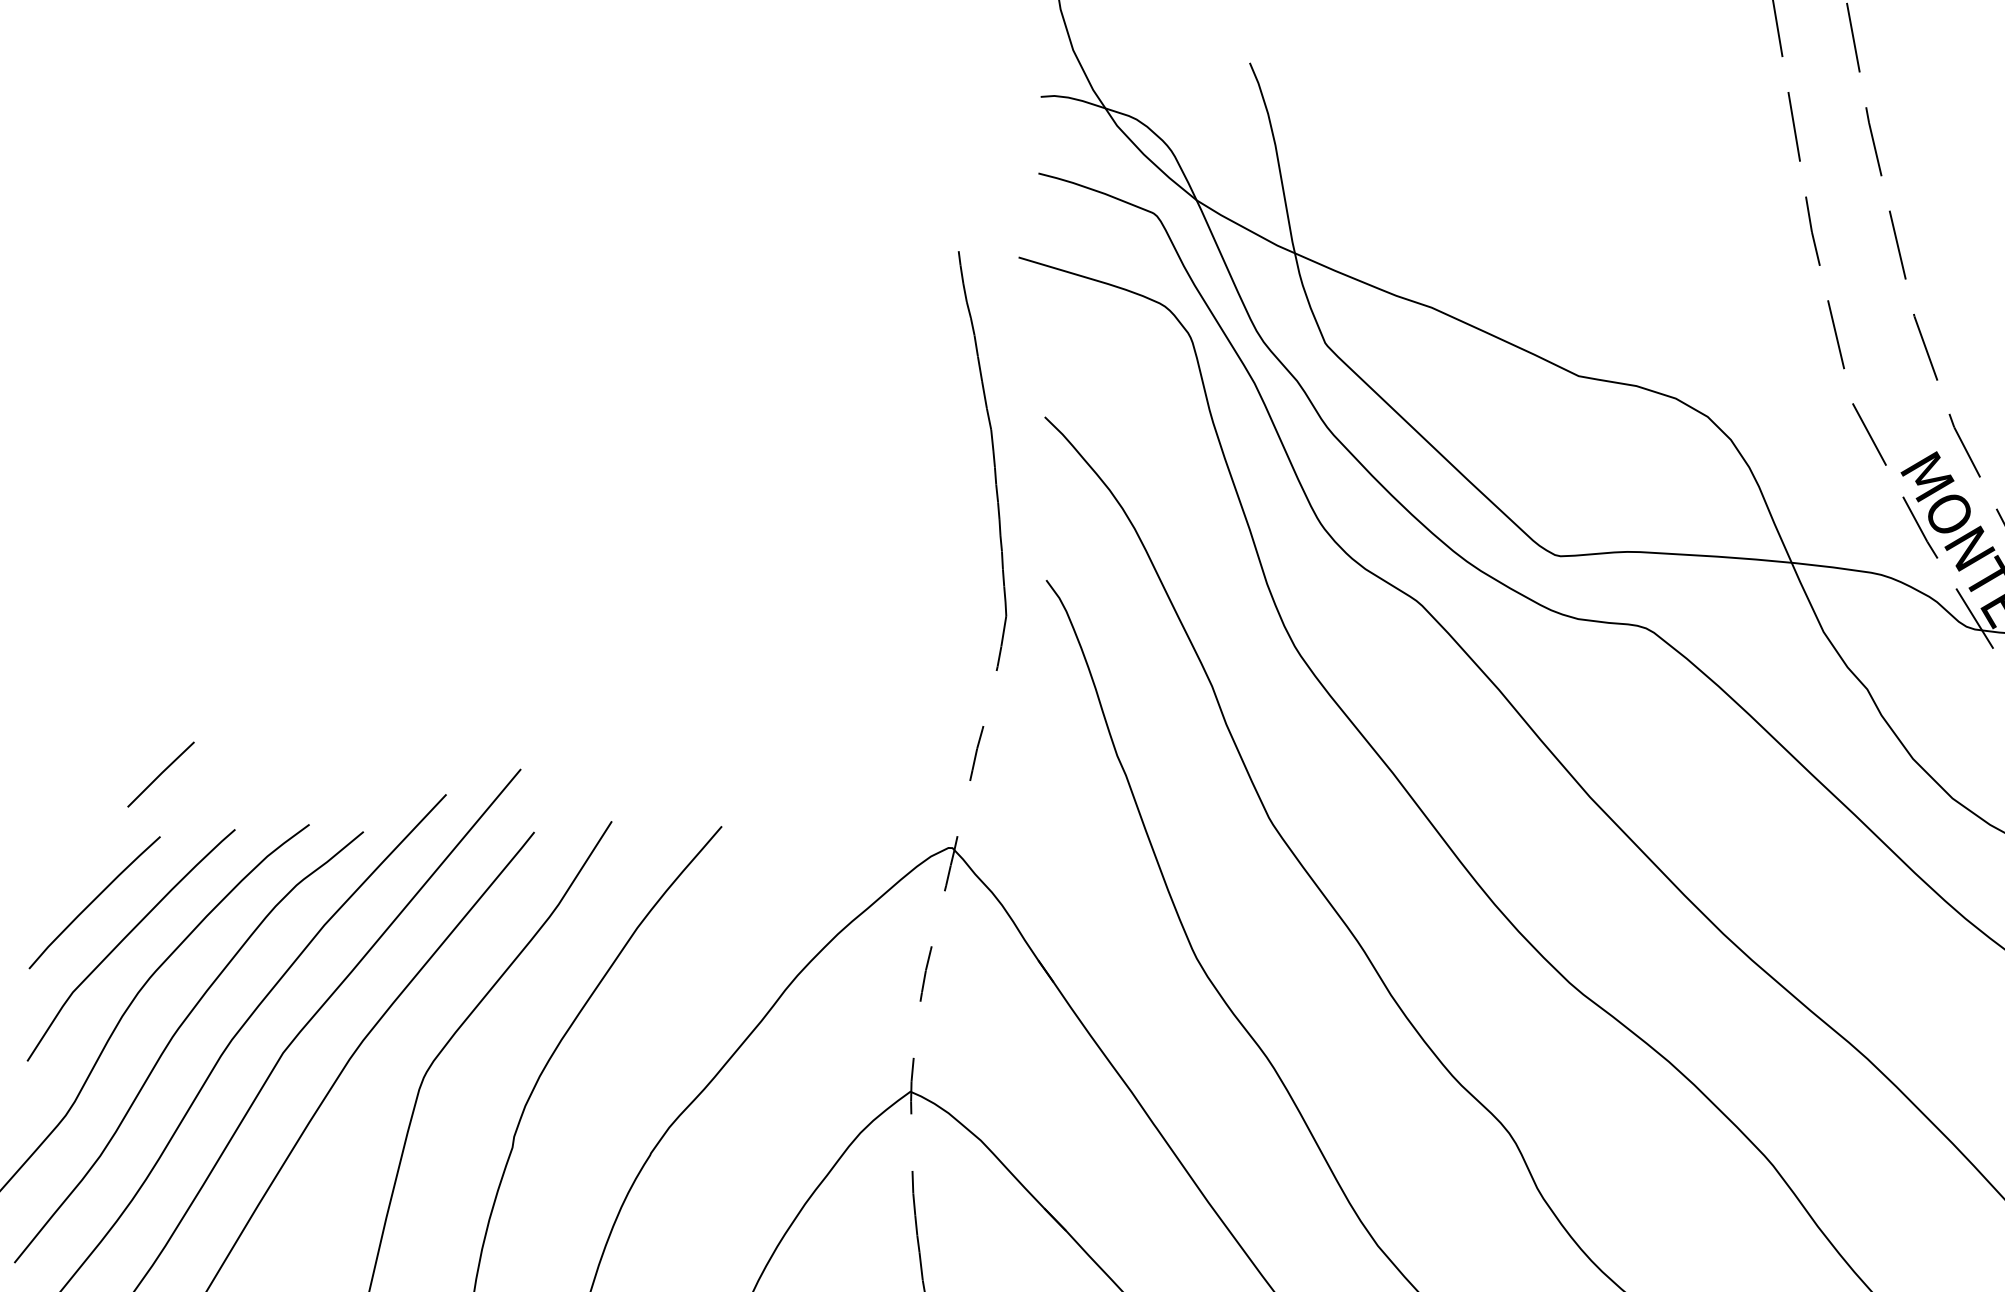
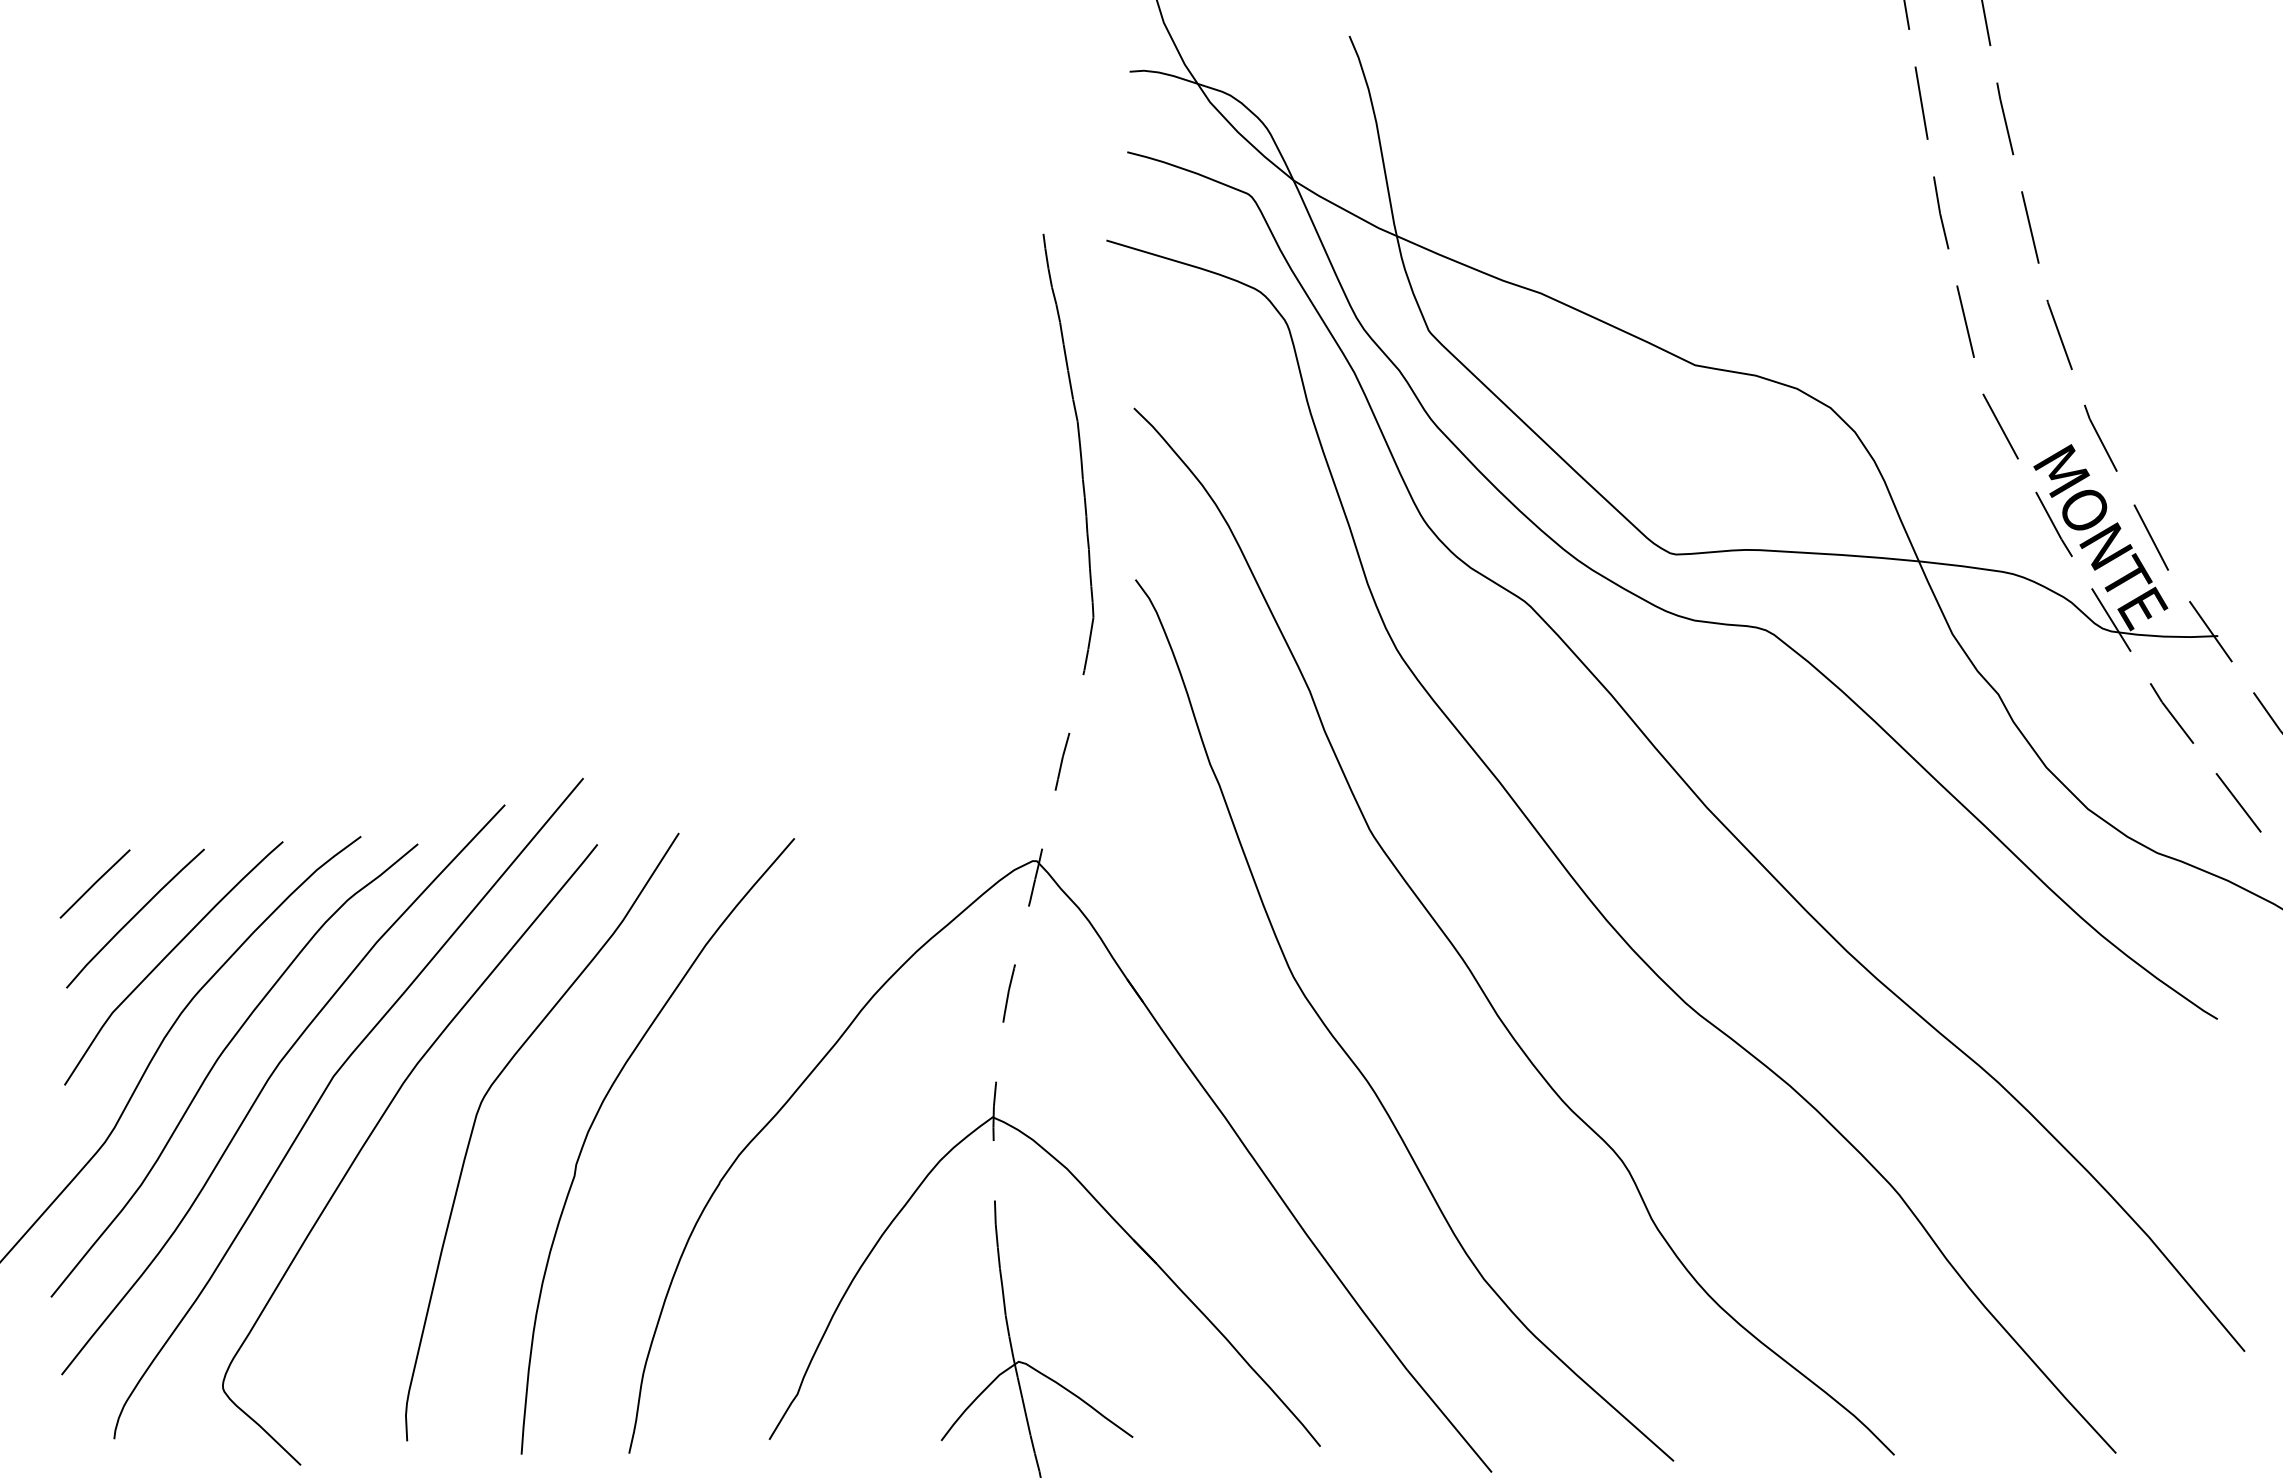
line: (160, 774) -> (94, 883), moved

